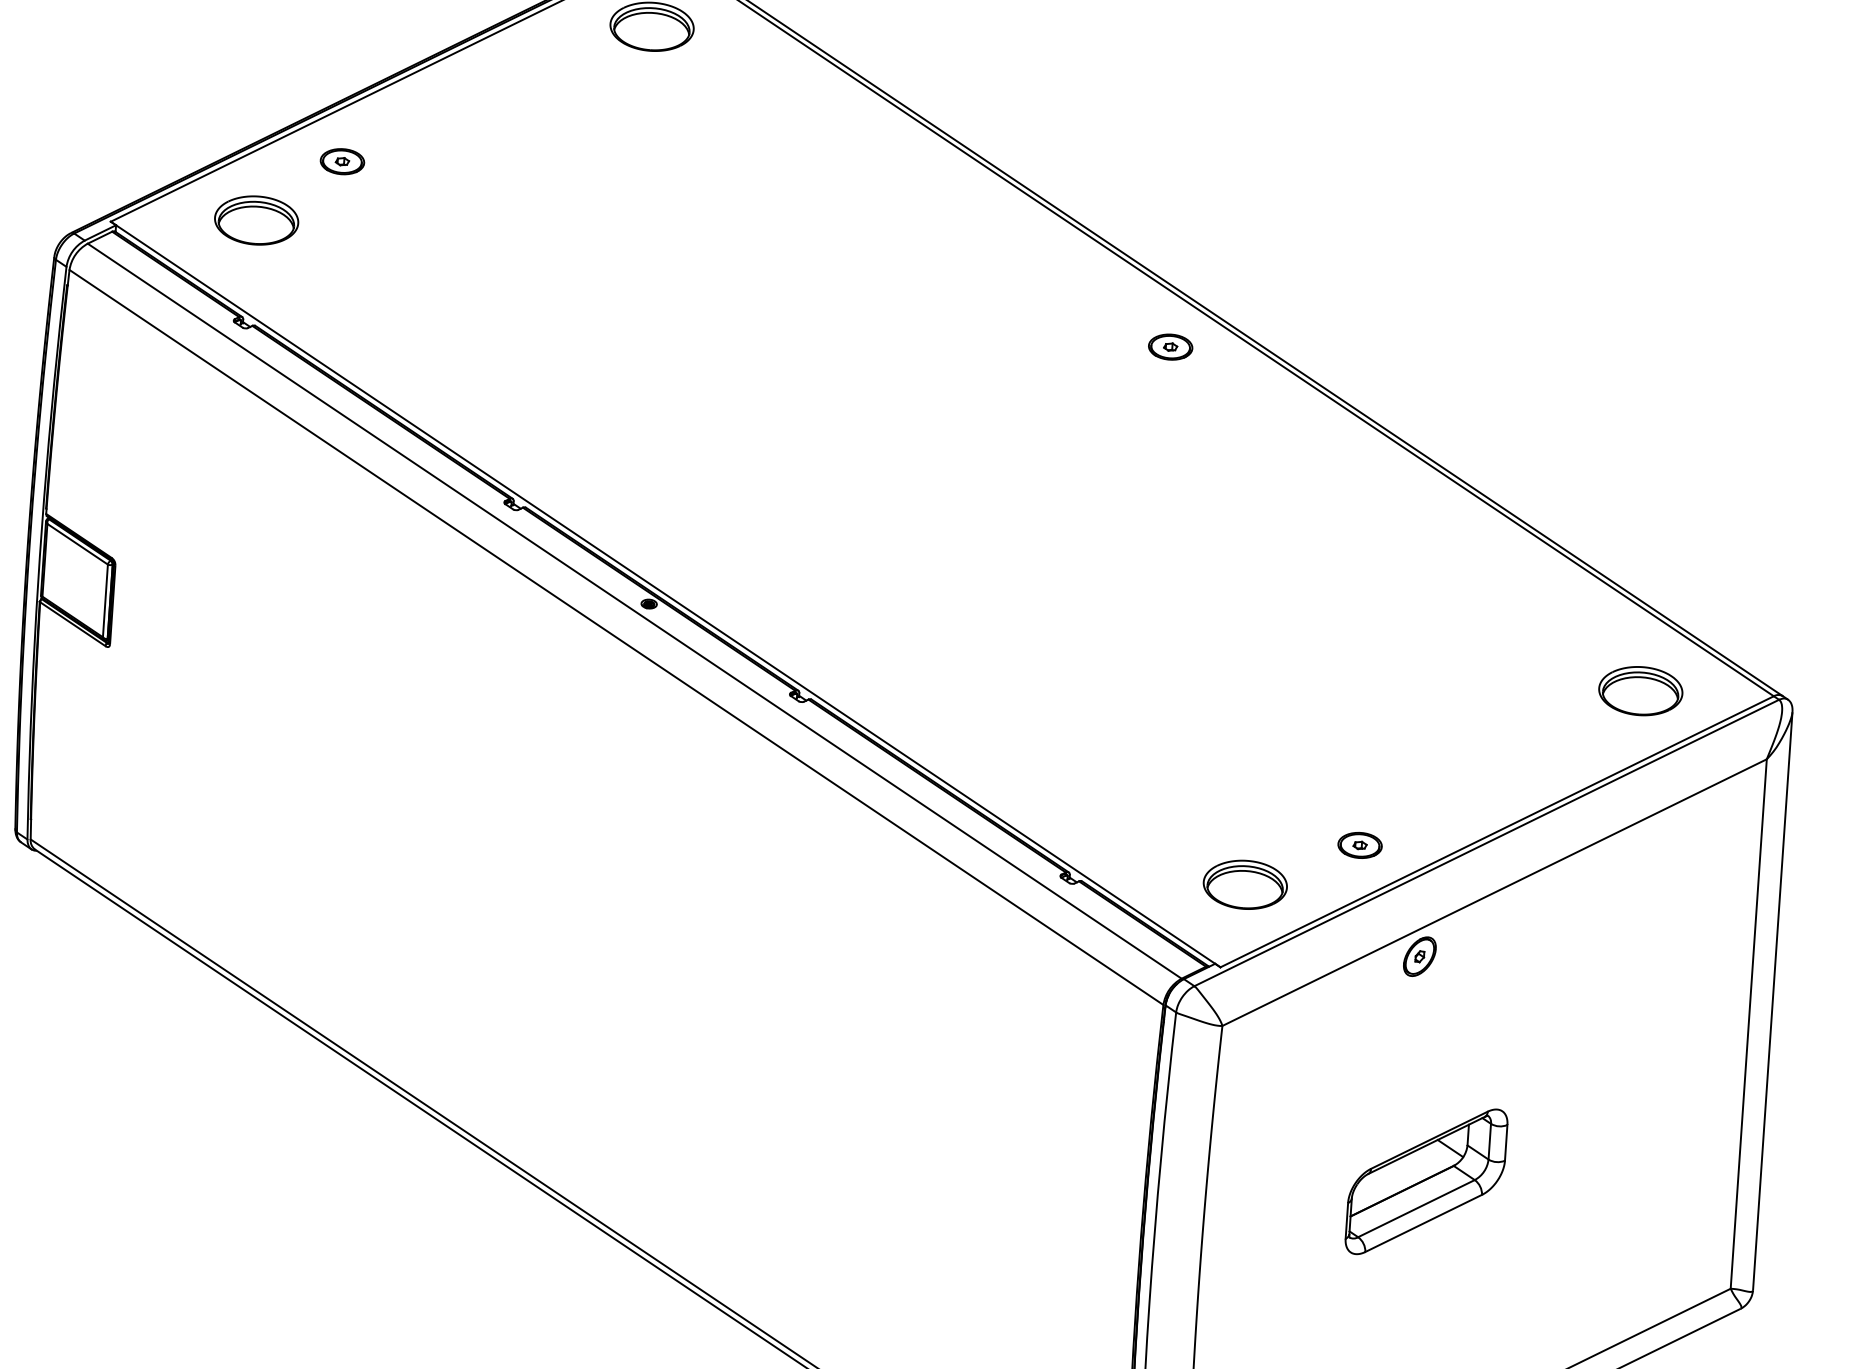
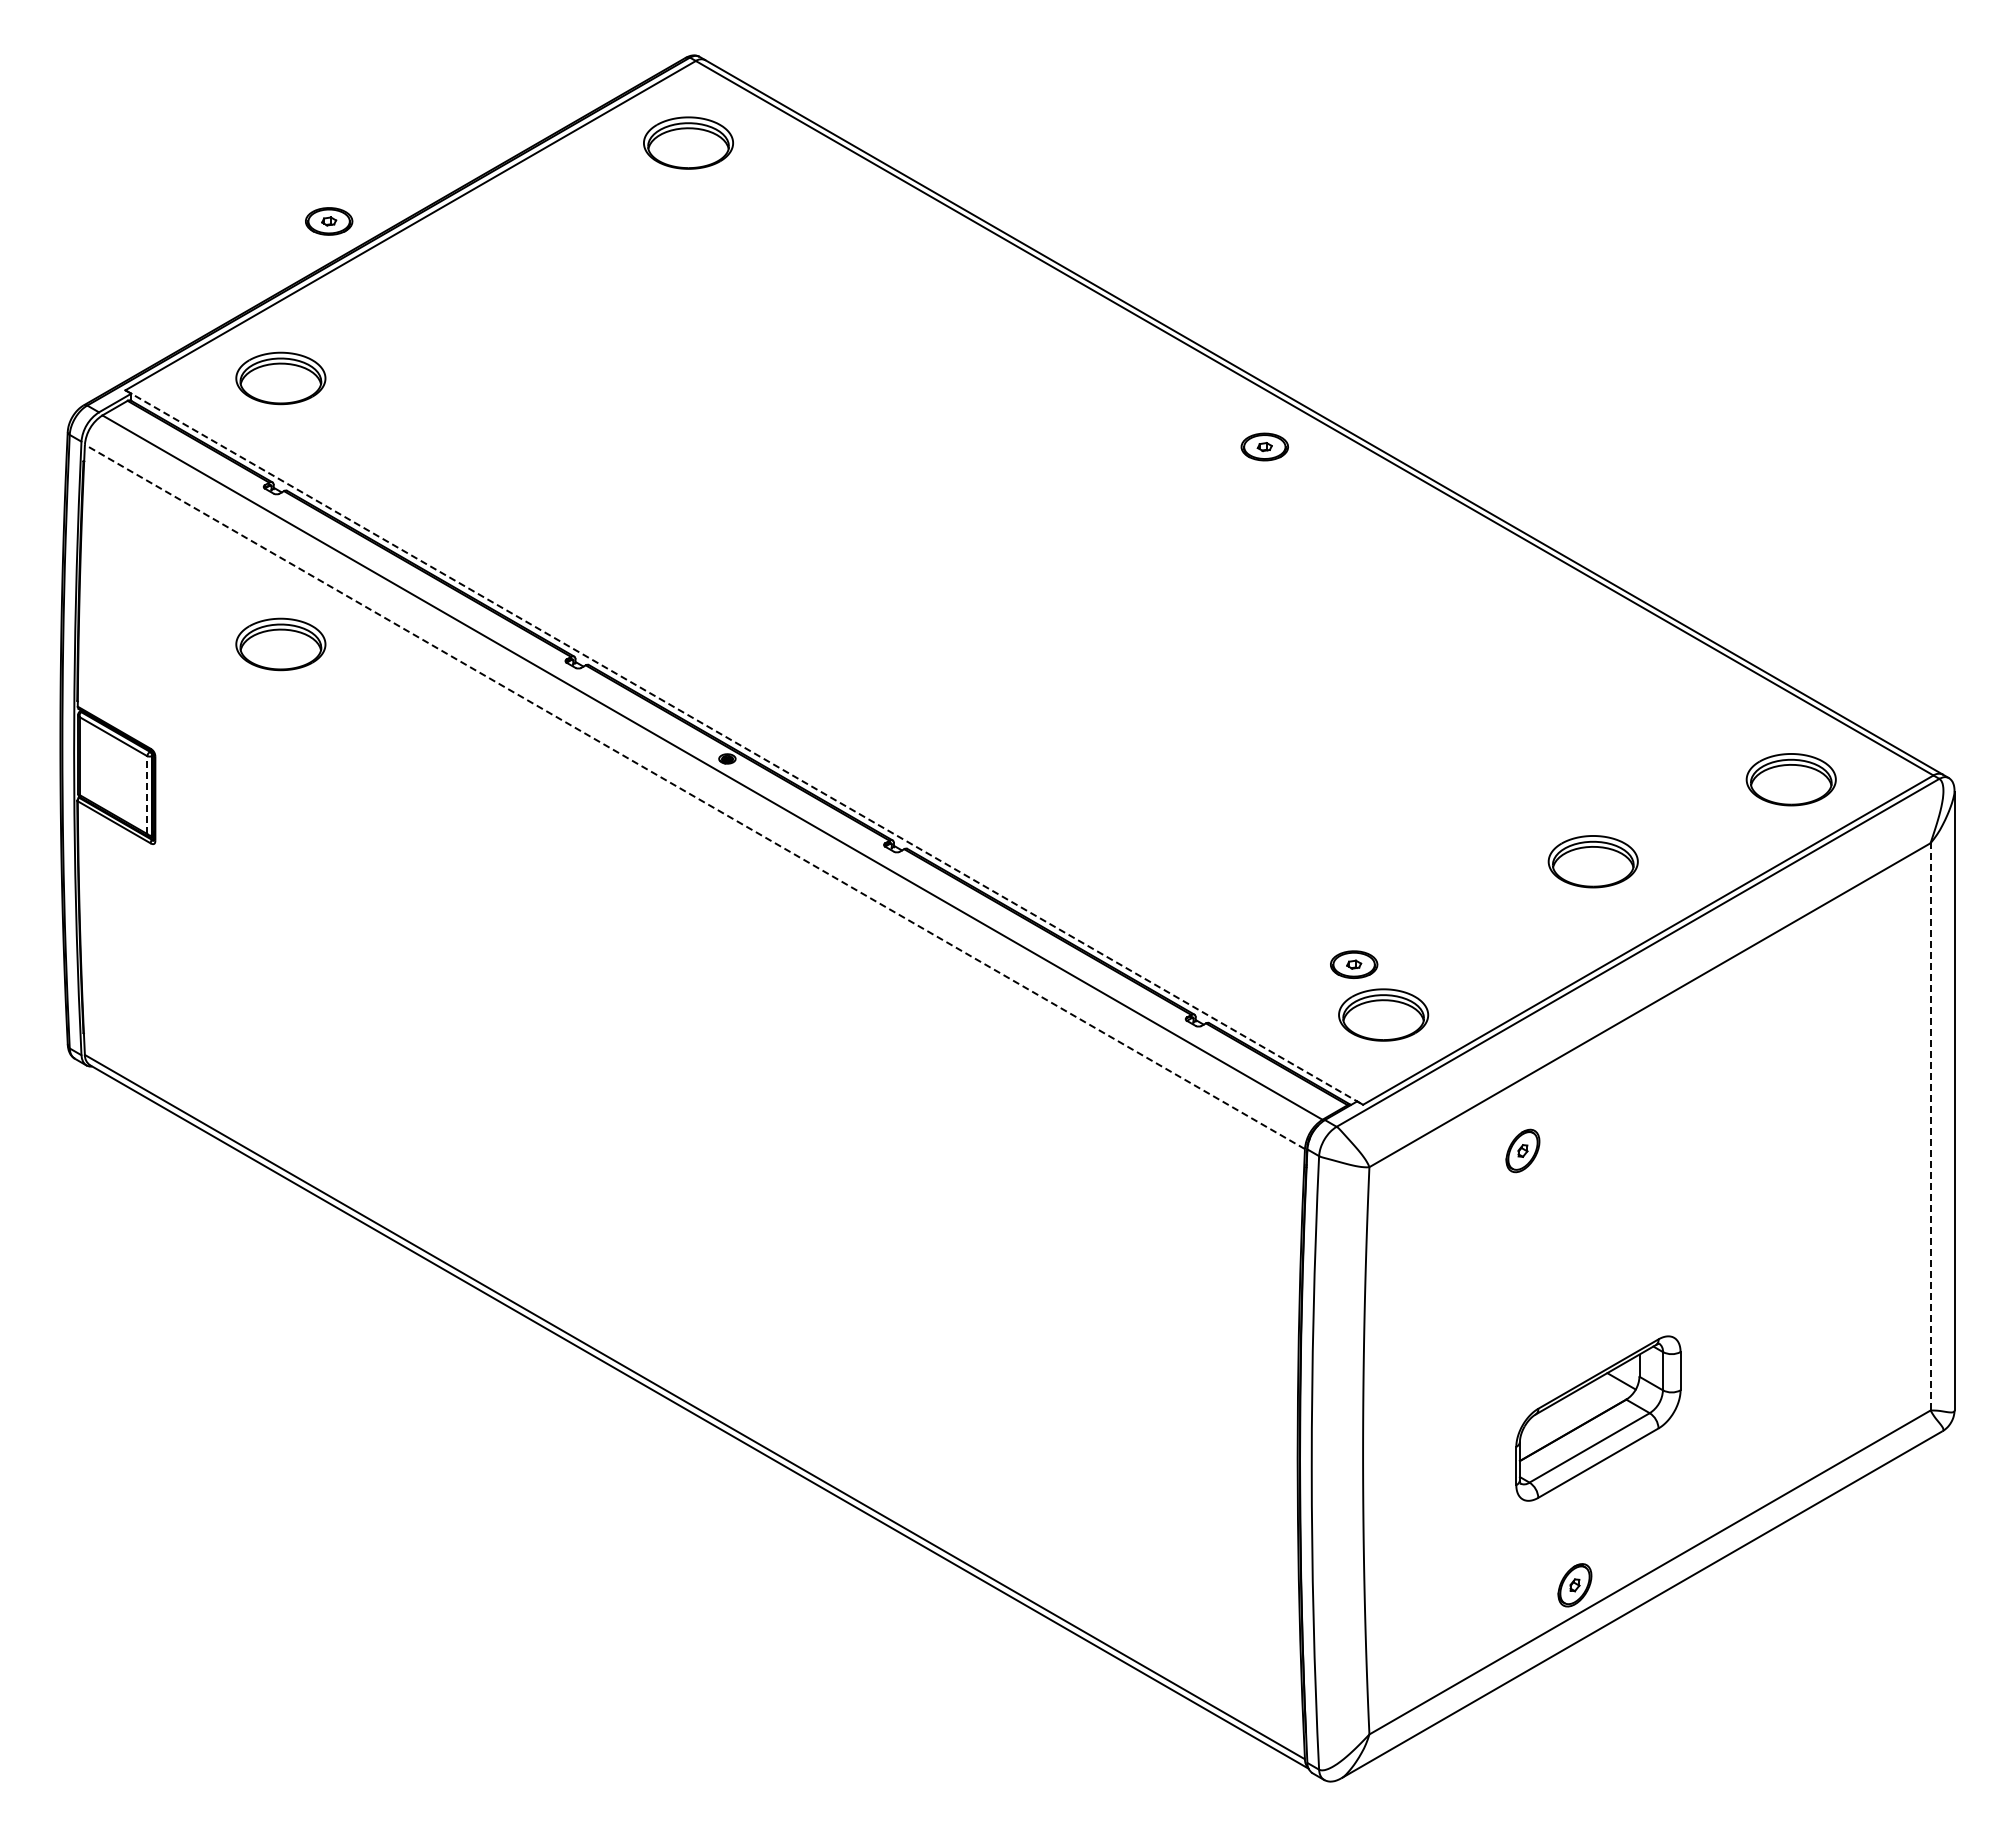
part: (342, 161) -> (329, 221), moved
part: (239, 468) -> (280, 644), added
line: (665, 594) -> (744, 747), solid -> dashed
line: (105, 601) -> (147, 795), solid -> dashed
line: (616, 637) -> (694, 796), solid -> dashed
part: (1450, 754) -> (1592, 861), added
part: (1360, 845) -> (1354, 964), moved
part: (1419, 956) -> (1522, 1150), moved
line: (1748, 1023) -> (1930, 1126), solid -> dashed
part: (1426, 1181) -> (1598, 1418), moved

